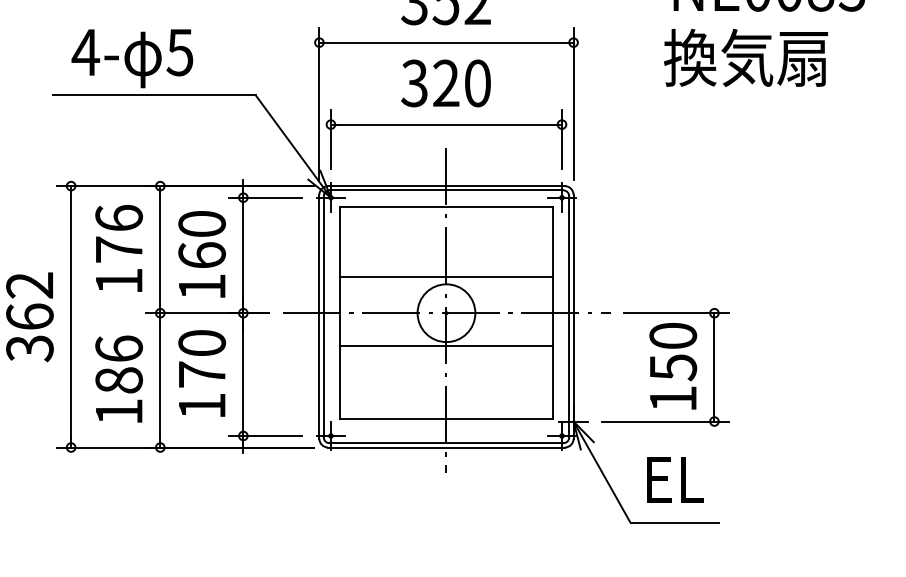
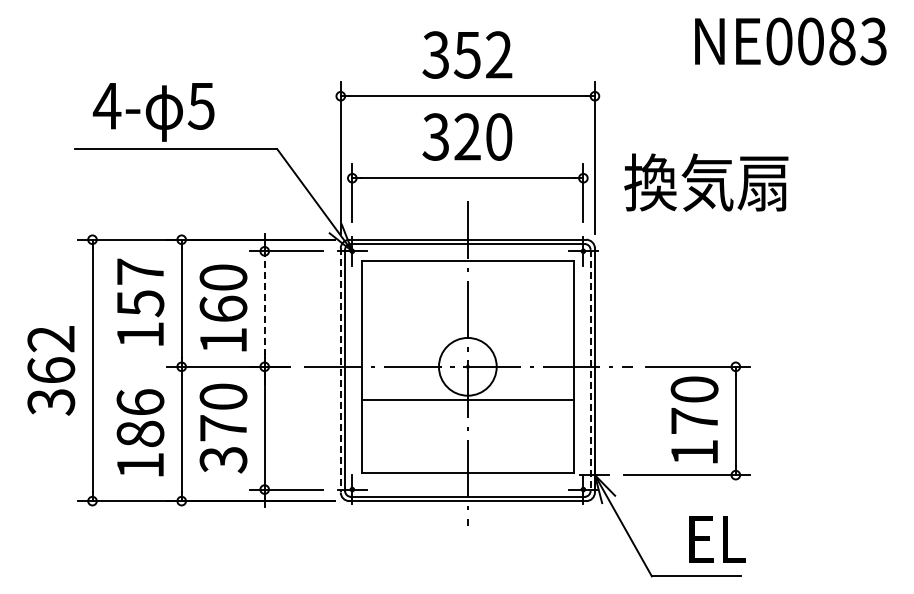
text: (746, 57) -> (706, 182), moved
text: (119, 233) -> (140, 287), 176 -> 157
line: (243, 255) -> (264, 309), solid -> dashed
line: (446, 276) -> (467, 330), removed
line: (319, 316) -> (340, 370), solid -> dashed
line: (569, 316) -> (590, 370), solid -> dashed
text: (673, 367) -> (694, 421), 150 -> 170
text: (202, 406) -> (223, 460), 170 -> 370
text: (675, 479) -> (717, 539), moved

